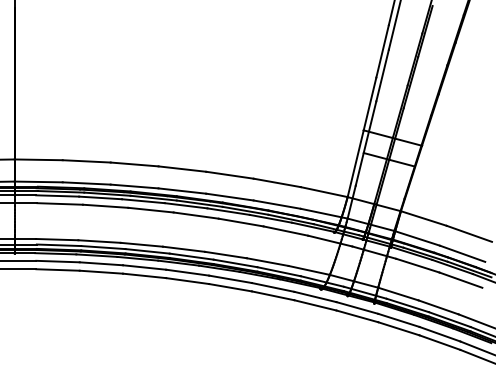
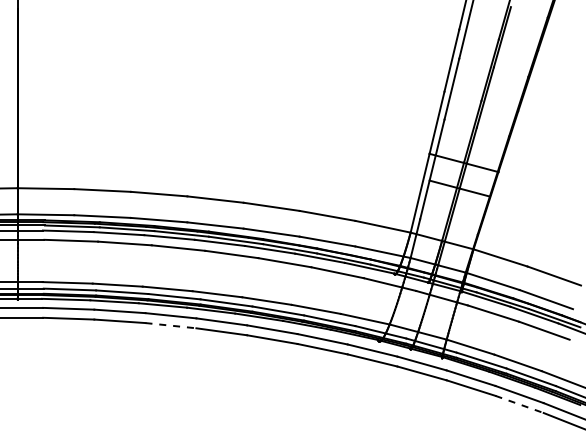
line: (144, 275) -> (170, 325), solid -> dashed
line: (439, 342) -> (519, 404), solid -> dashed

